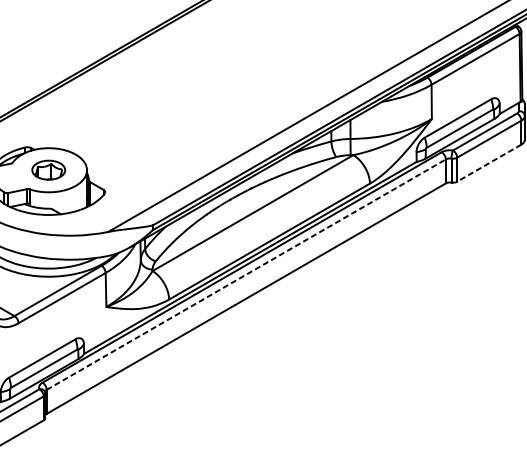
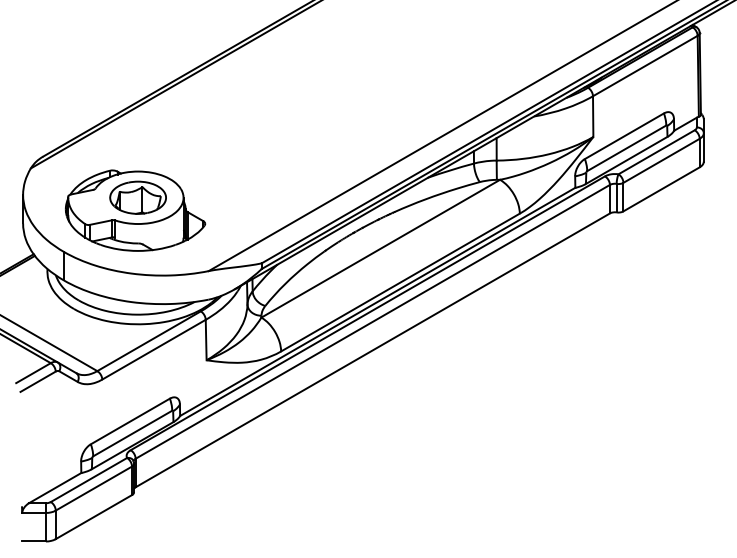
line: (489, 163) -> (661, 189), dashed -> solid
part: (48, 170) -> (137, 197), size x1.43
line: (246, 274) -> (372, 321), dashed -> solid

